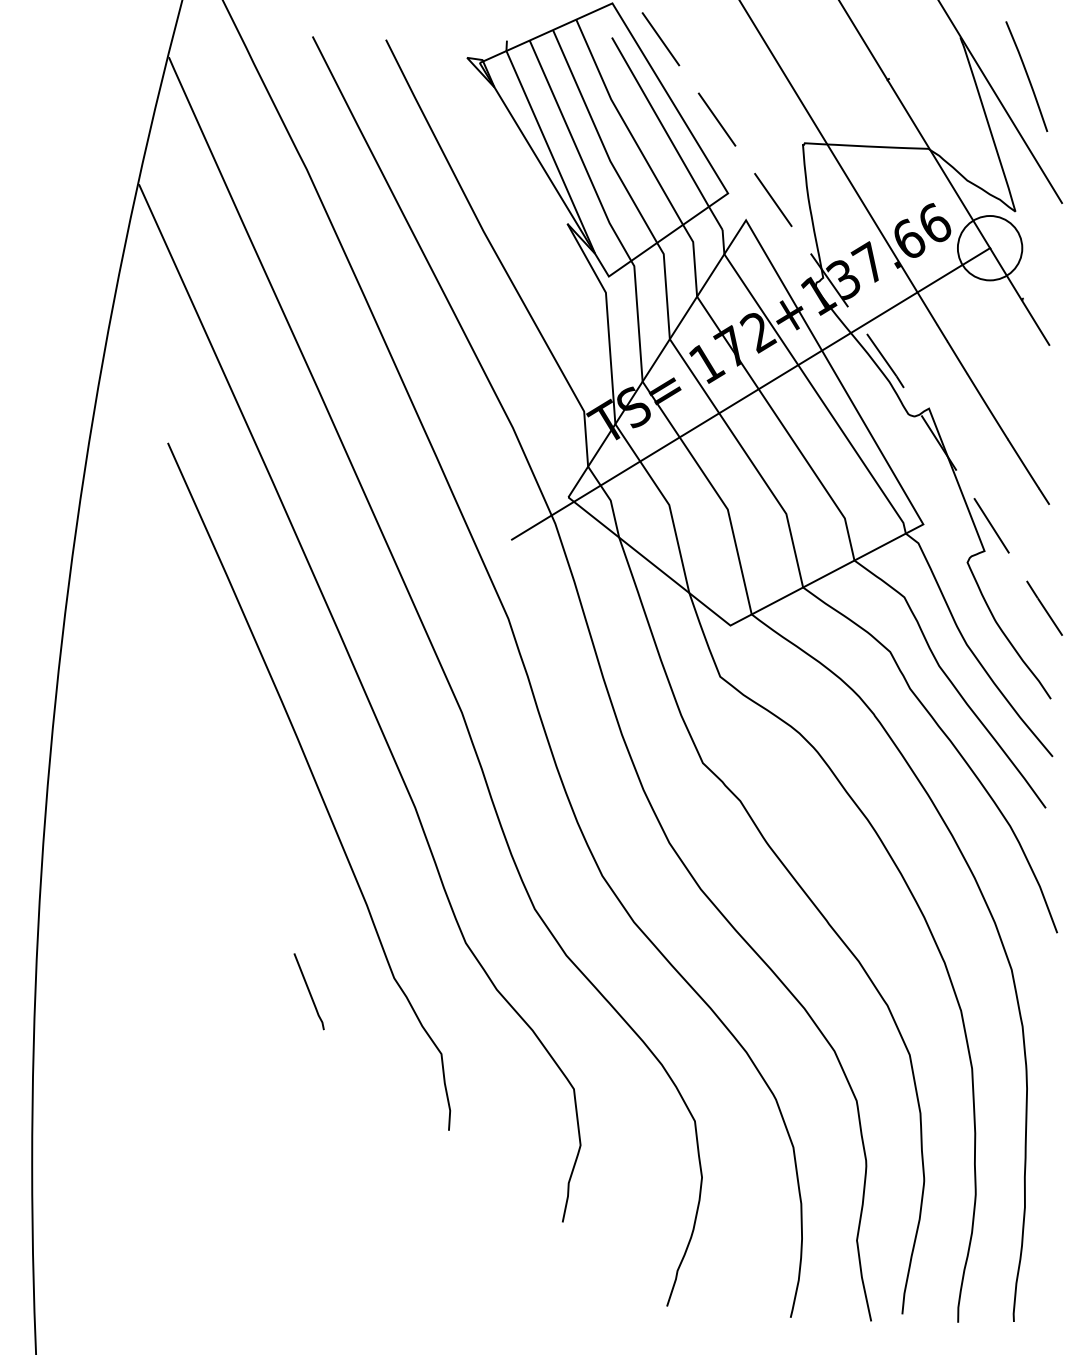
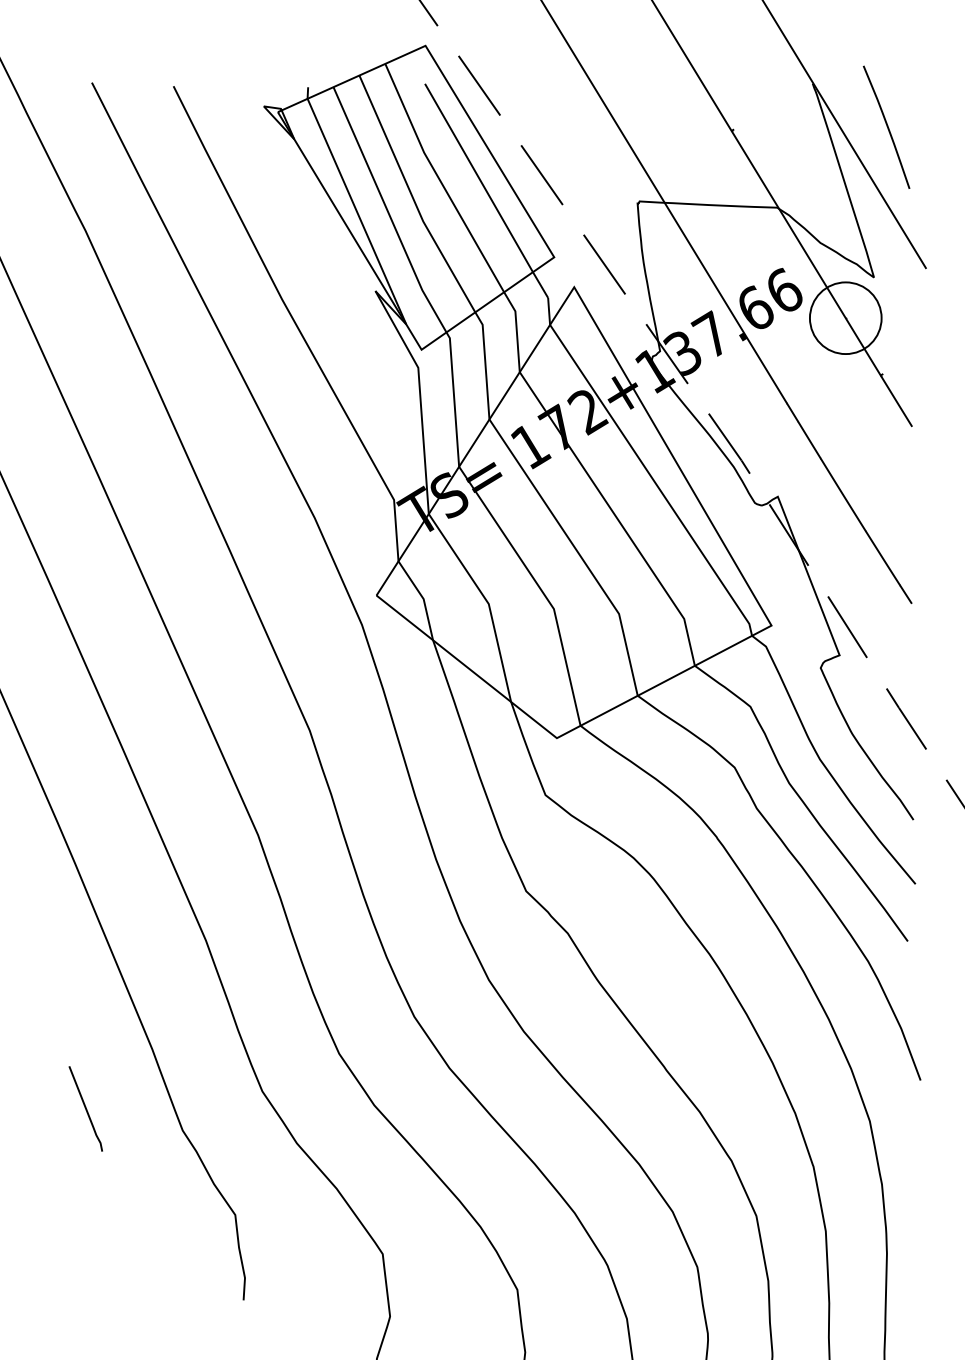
line: (751, 393) -> (580, 479), removed
line: (308, 991) -> (85, 1108), moved

